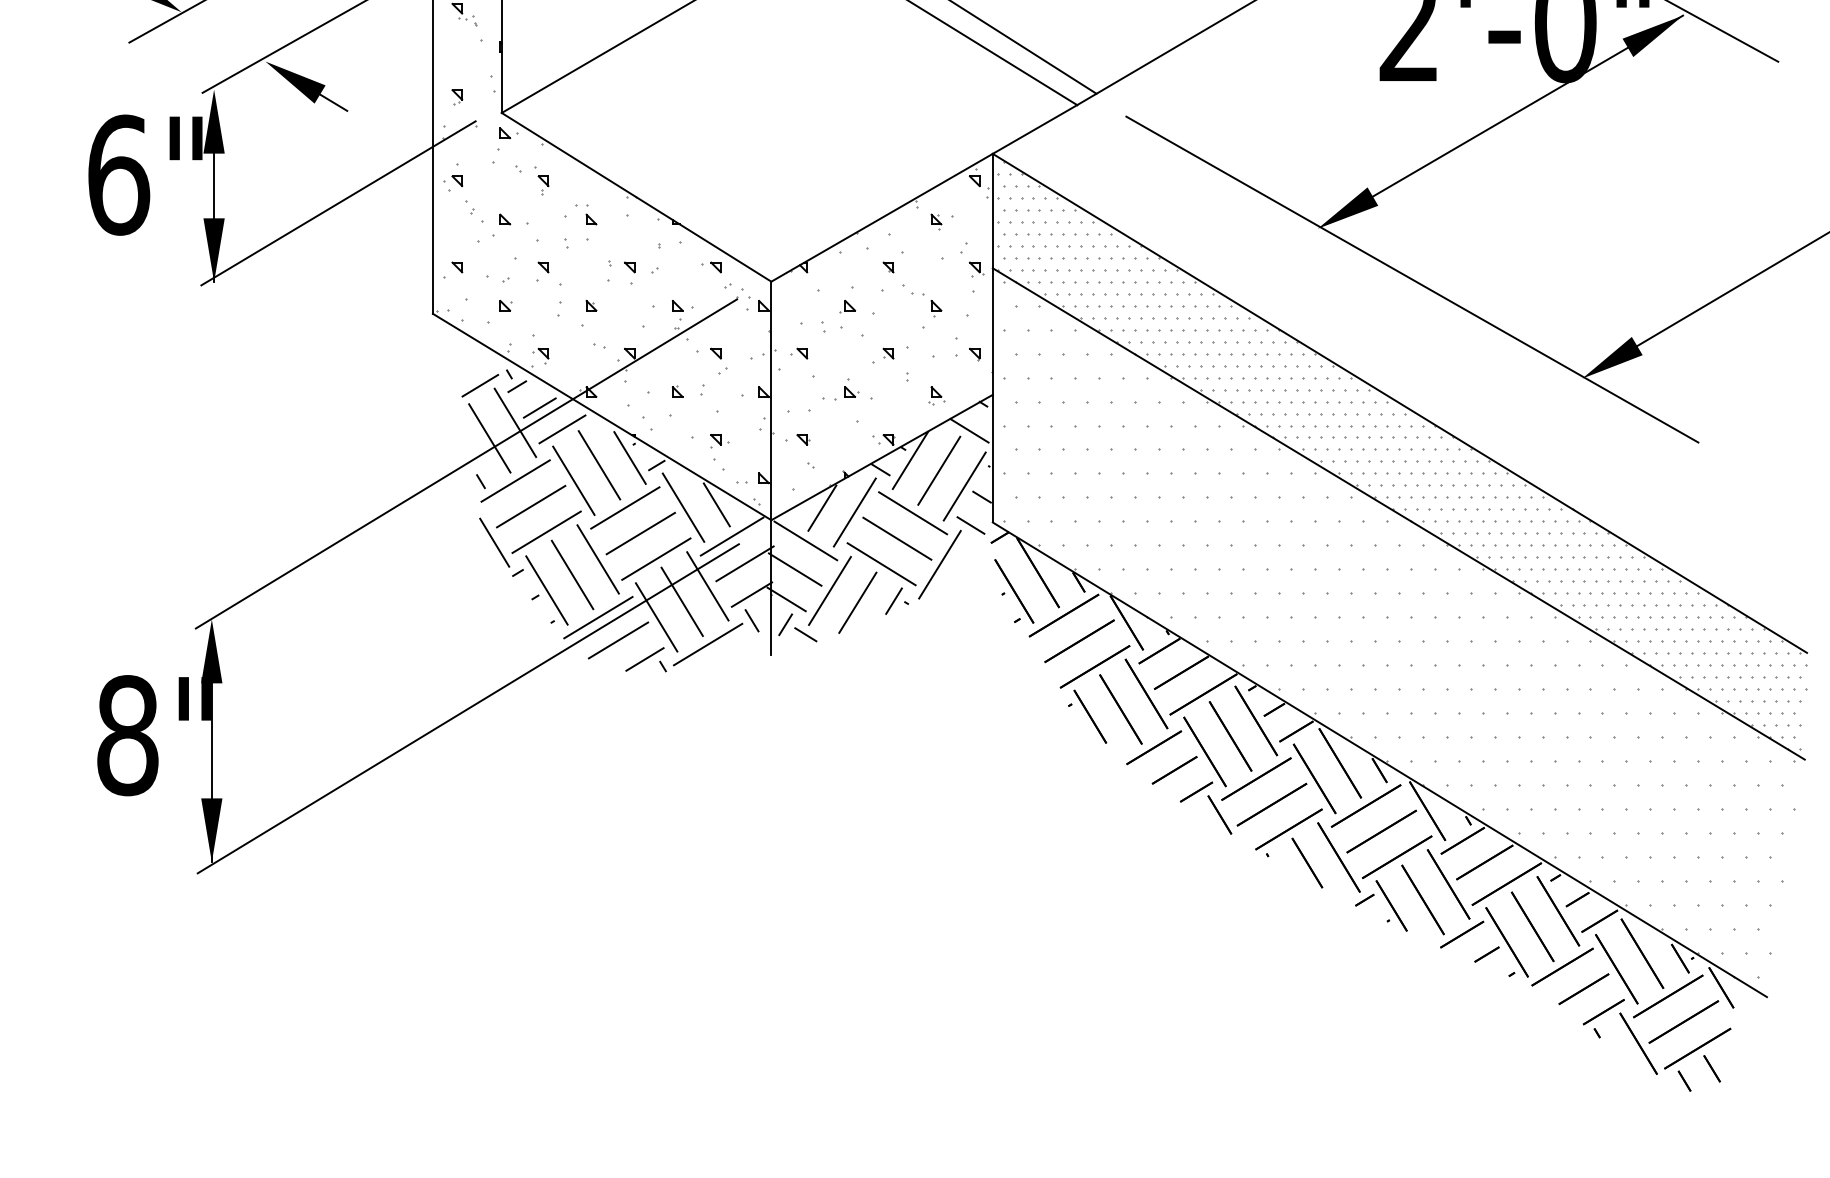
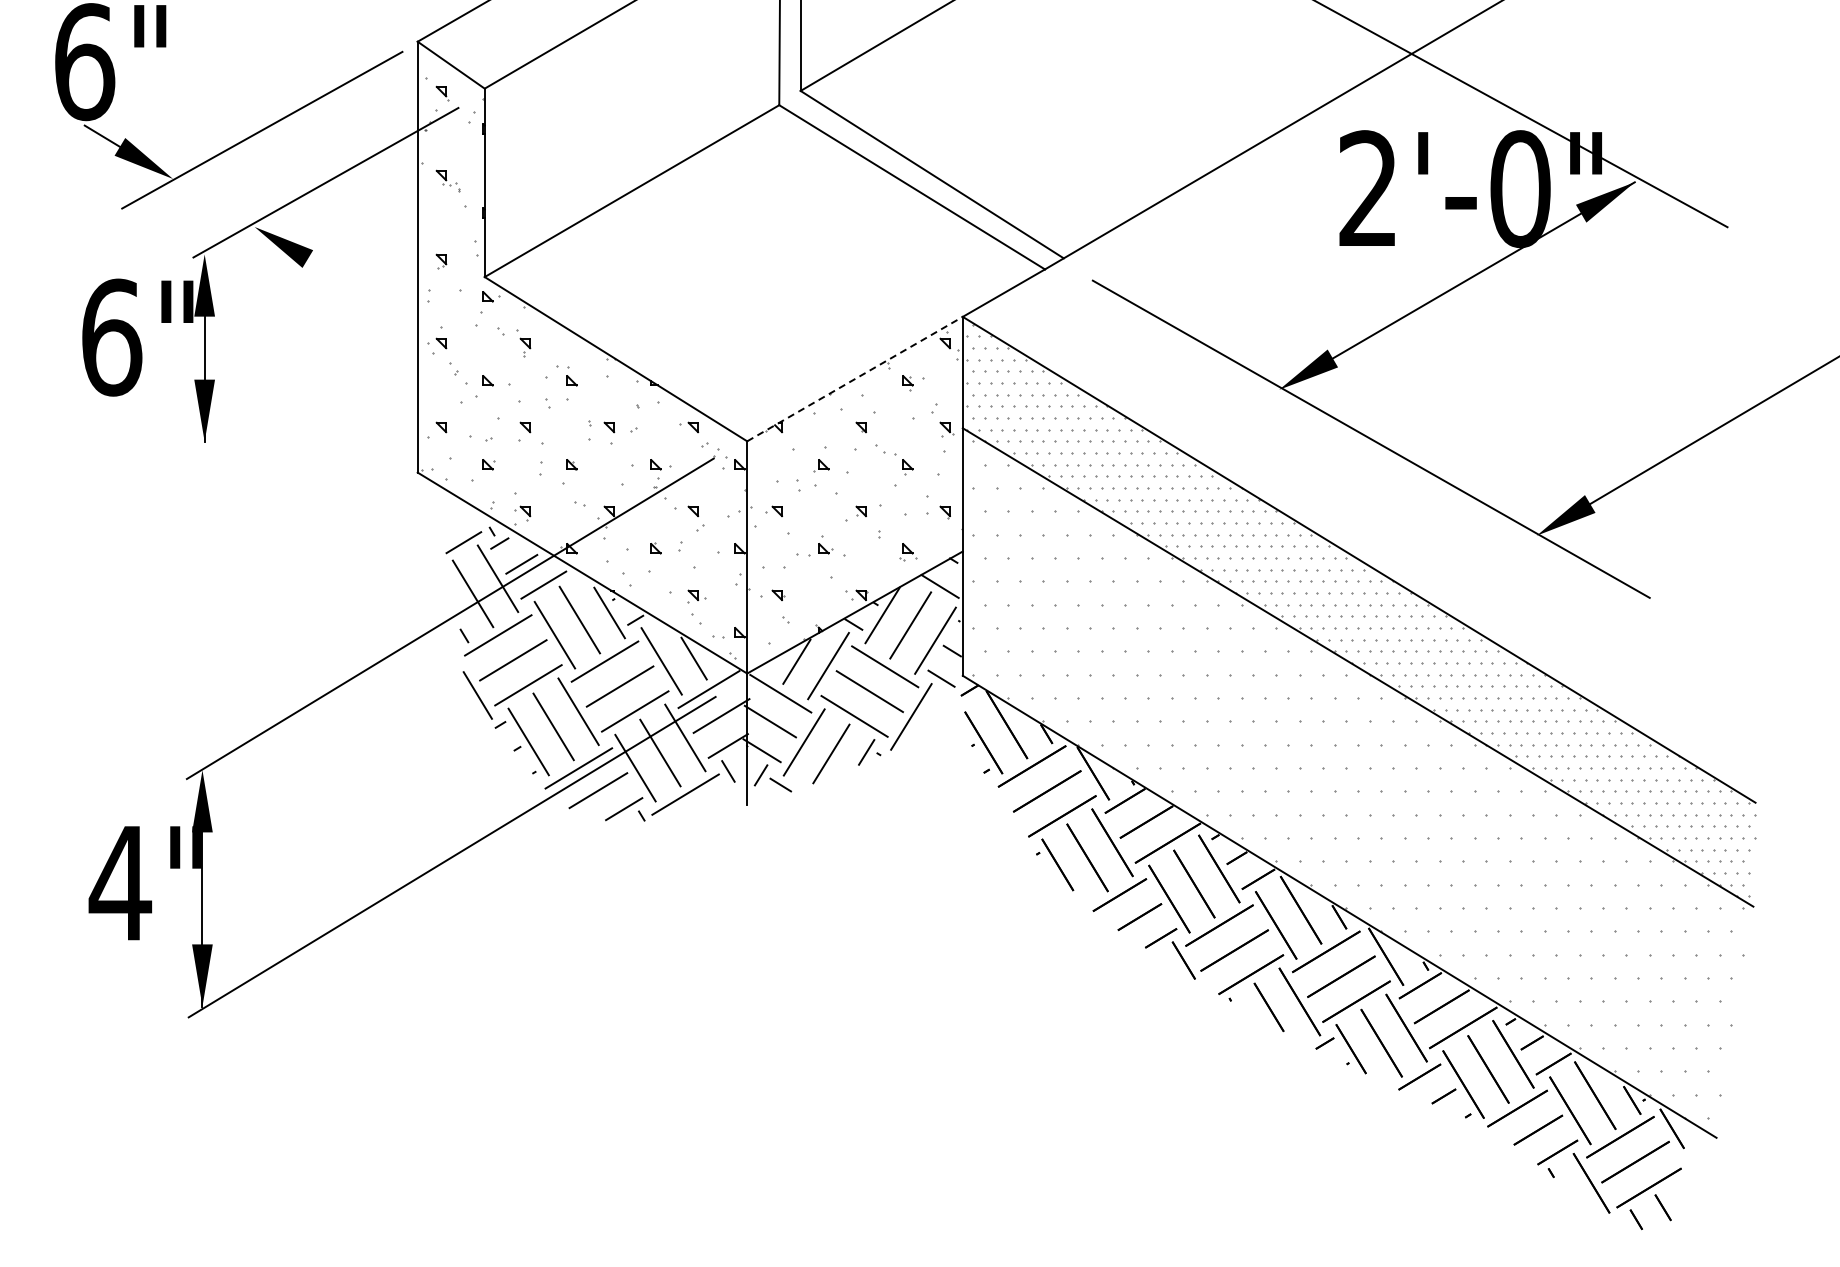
line: (333, 103) -> (320, 267), removed
line: (338, 202) -> (325, 364), removed
line: (882, 217) -> (855, 378), solid -> dashed
text: (127, 735) -> (120, 883), 8" -> 4"

